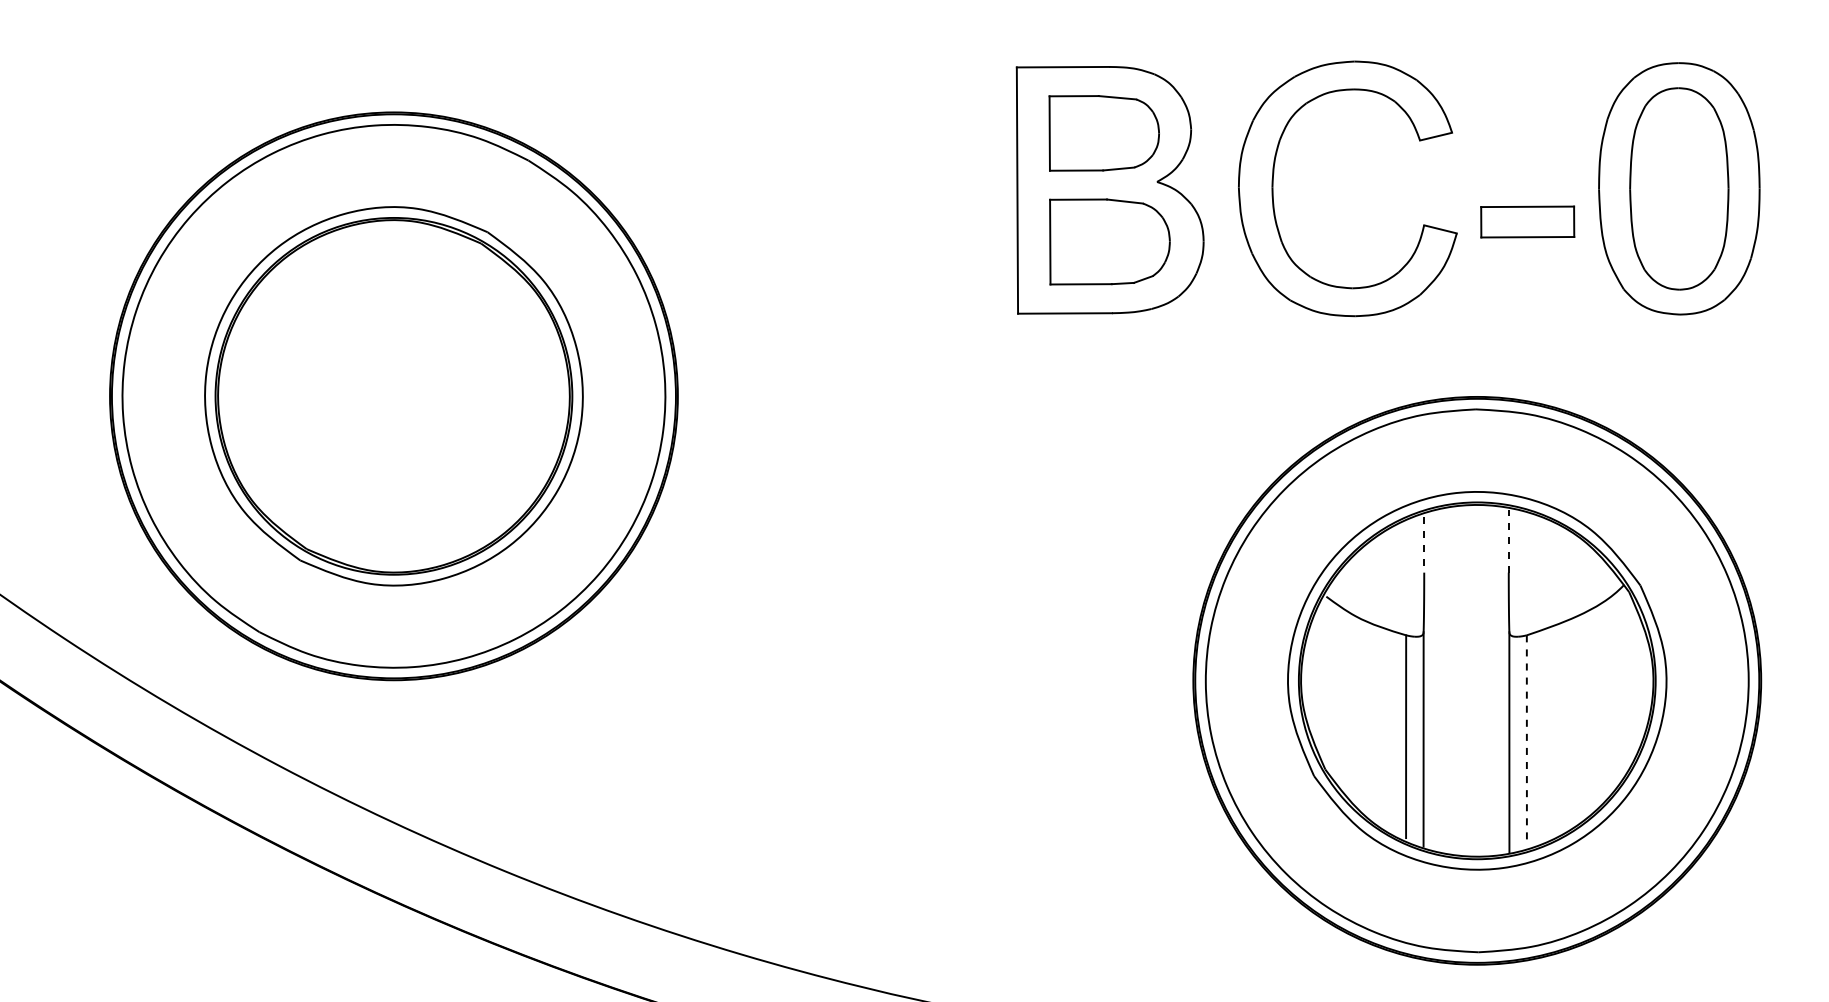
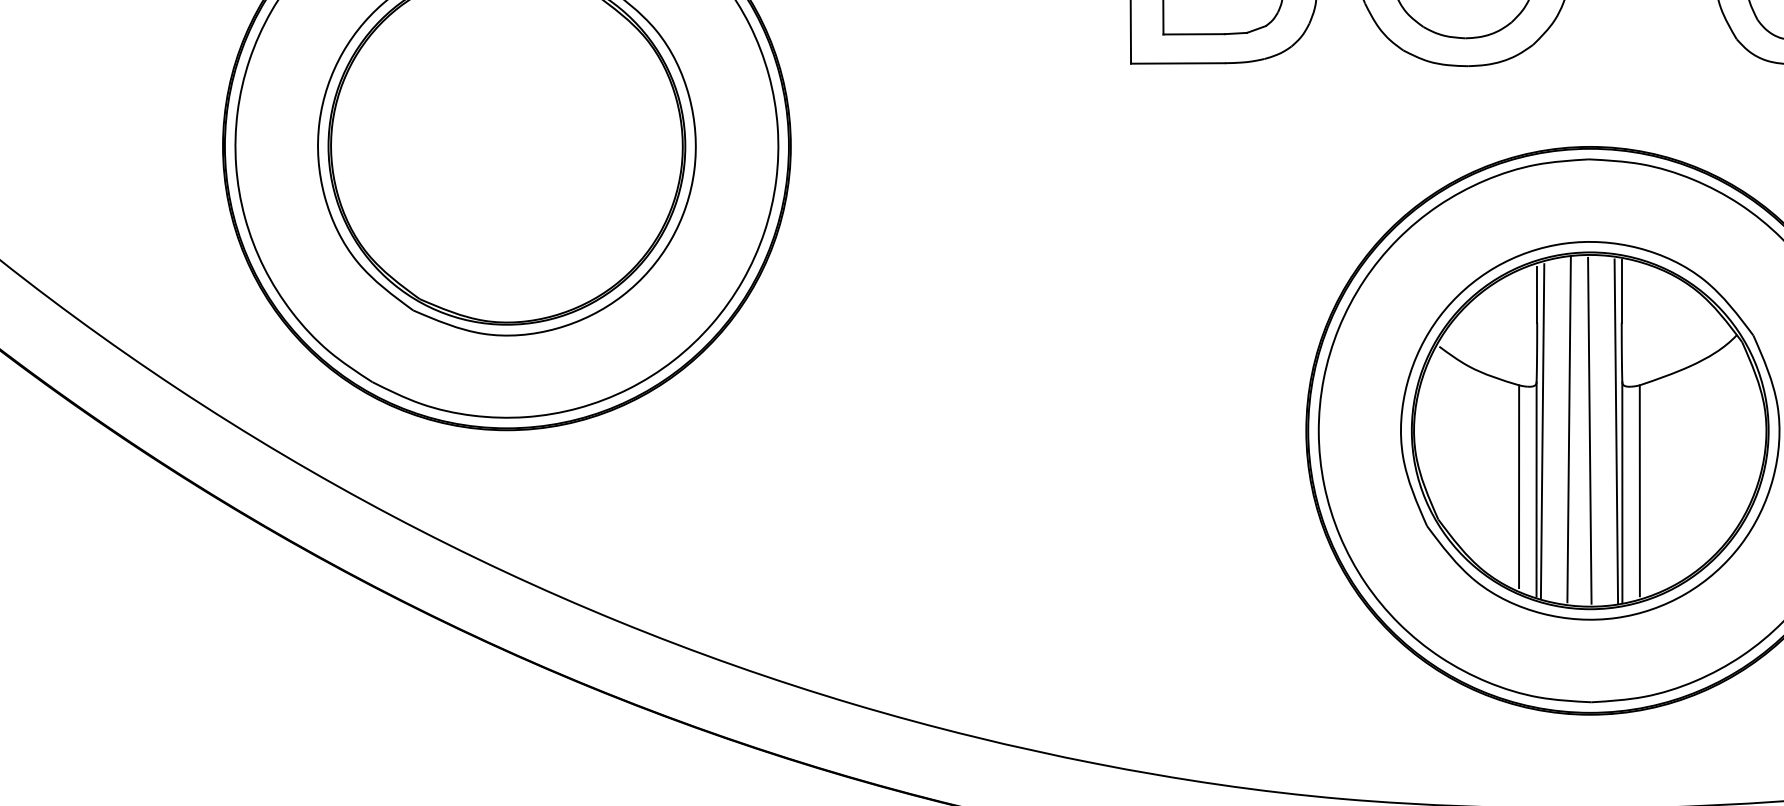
line: (1508, 540) -> (1621, 290), dashed -> solid
line: (1424, 545) -> (1537, 295), dashed -> solid
line: (1455, 679) -> (1568, 429), added
line: (1476, 680) -> (1589, 430), added
line: (1429, 681) -> (1542, 431), added
line: (1503, 681) -> (1616, 431), added
line: (1526, 741) -> (1639, 491), dashed -> solid

